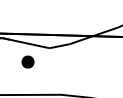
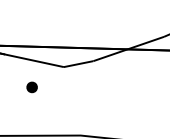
part: (27, 61) -> (31, 86), size x0.6

